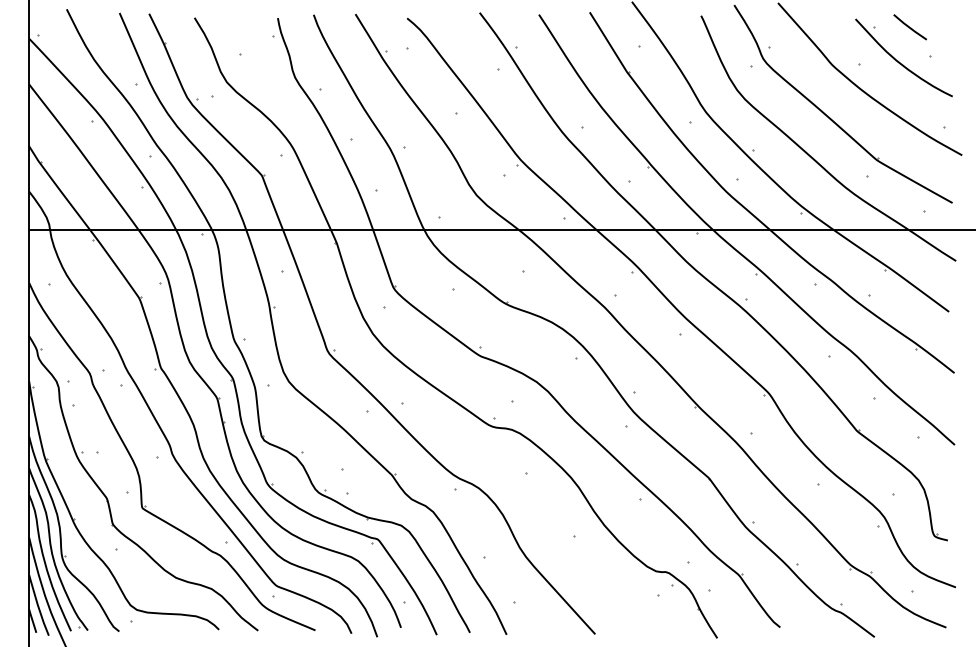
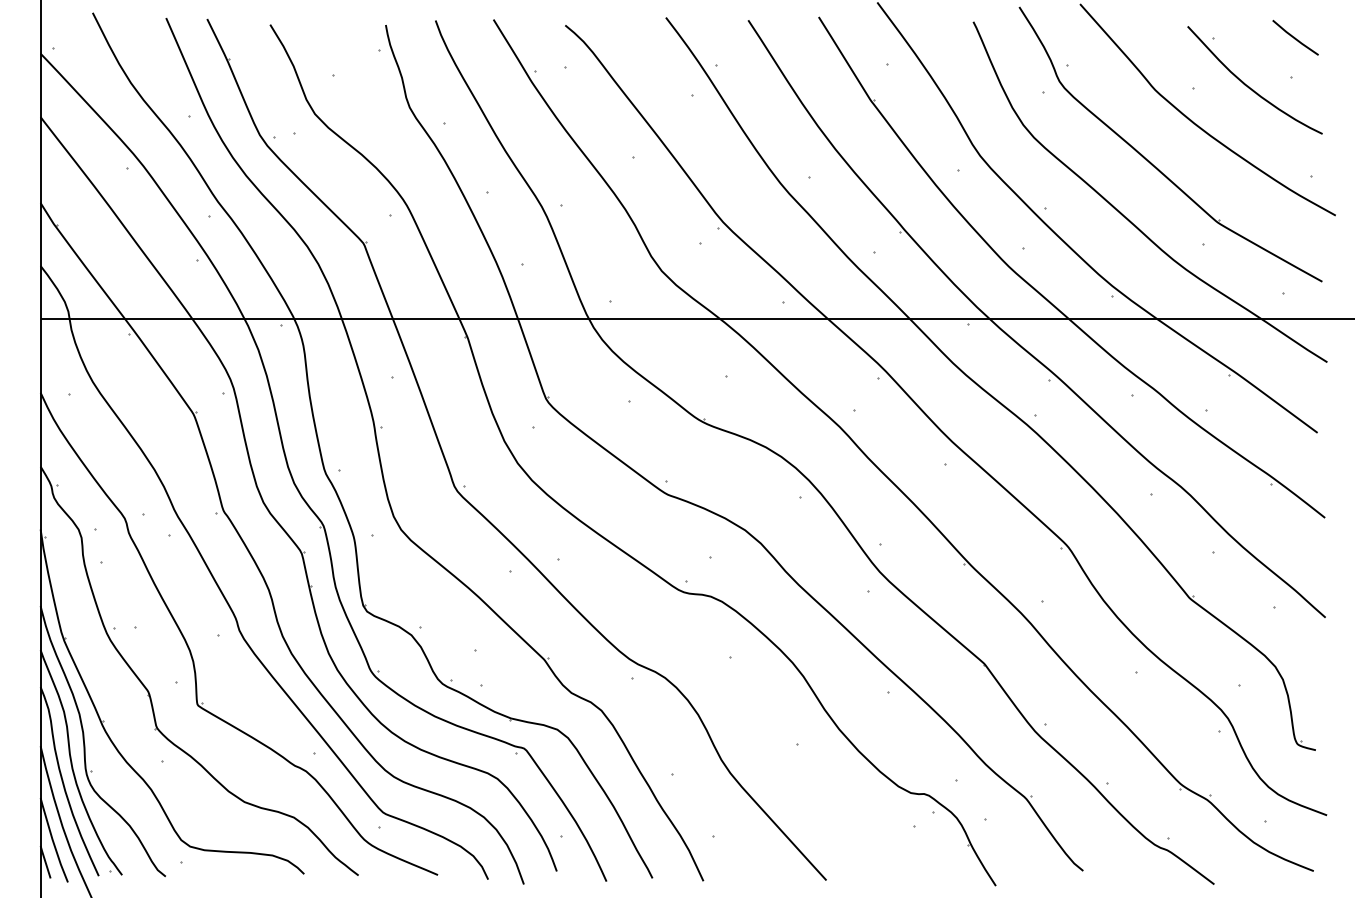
line: (910, 27) -> (1295, 37), moved

